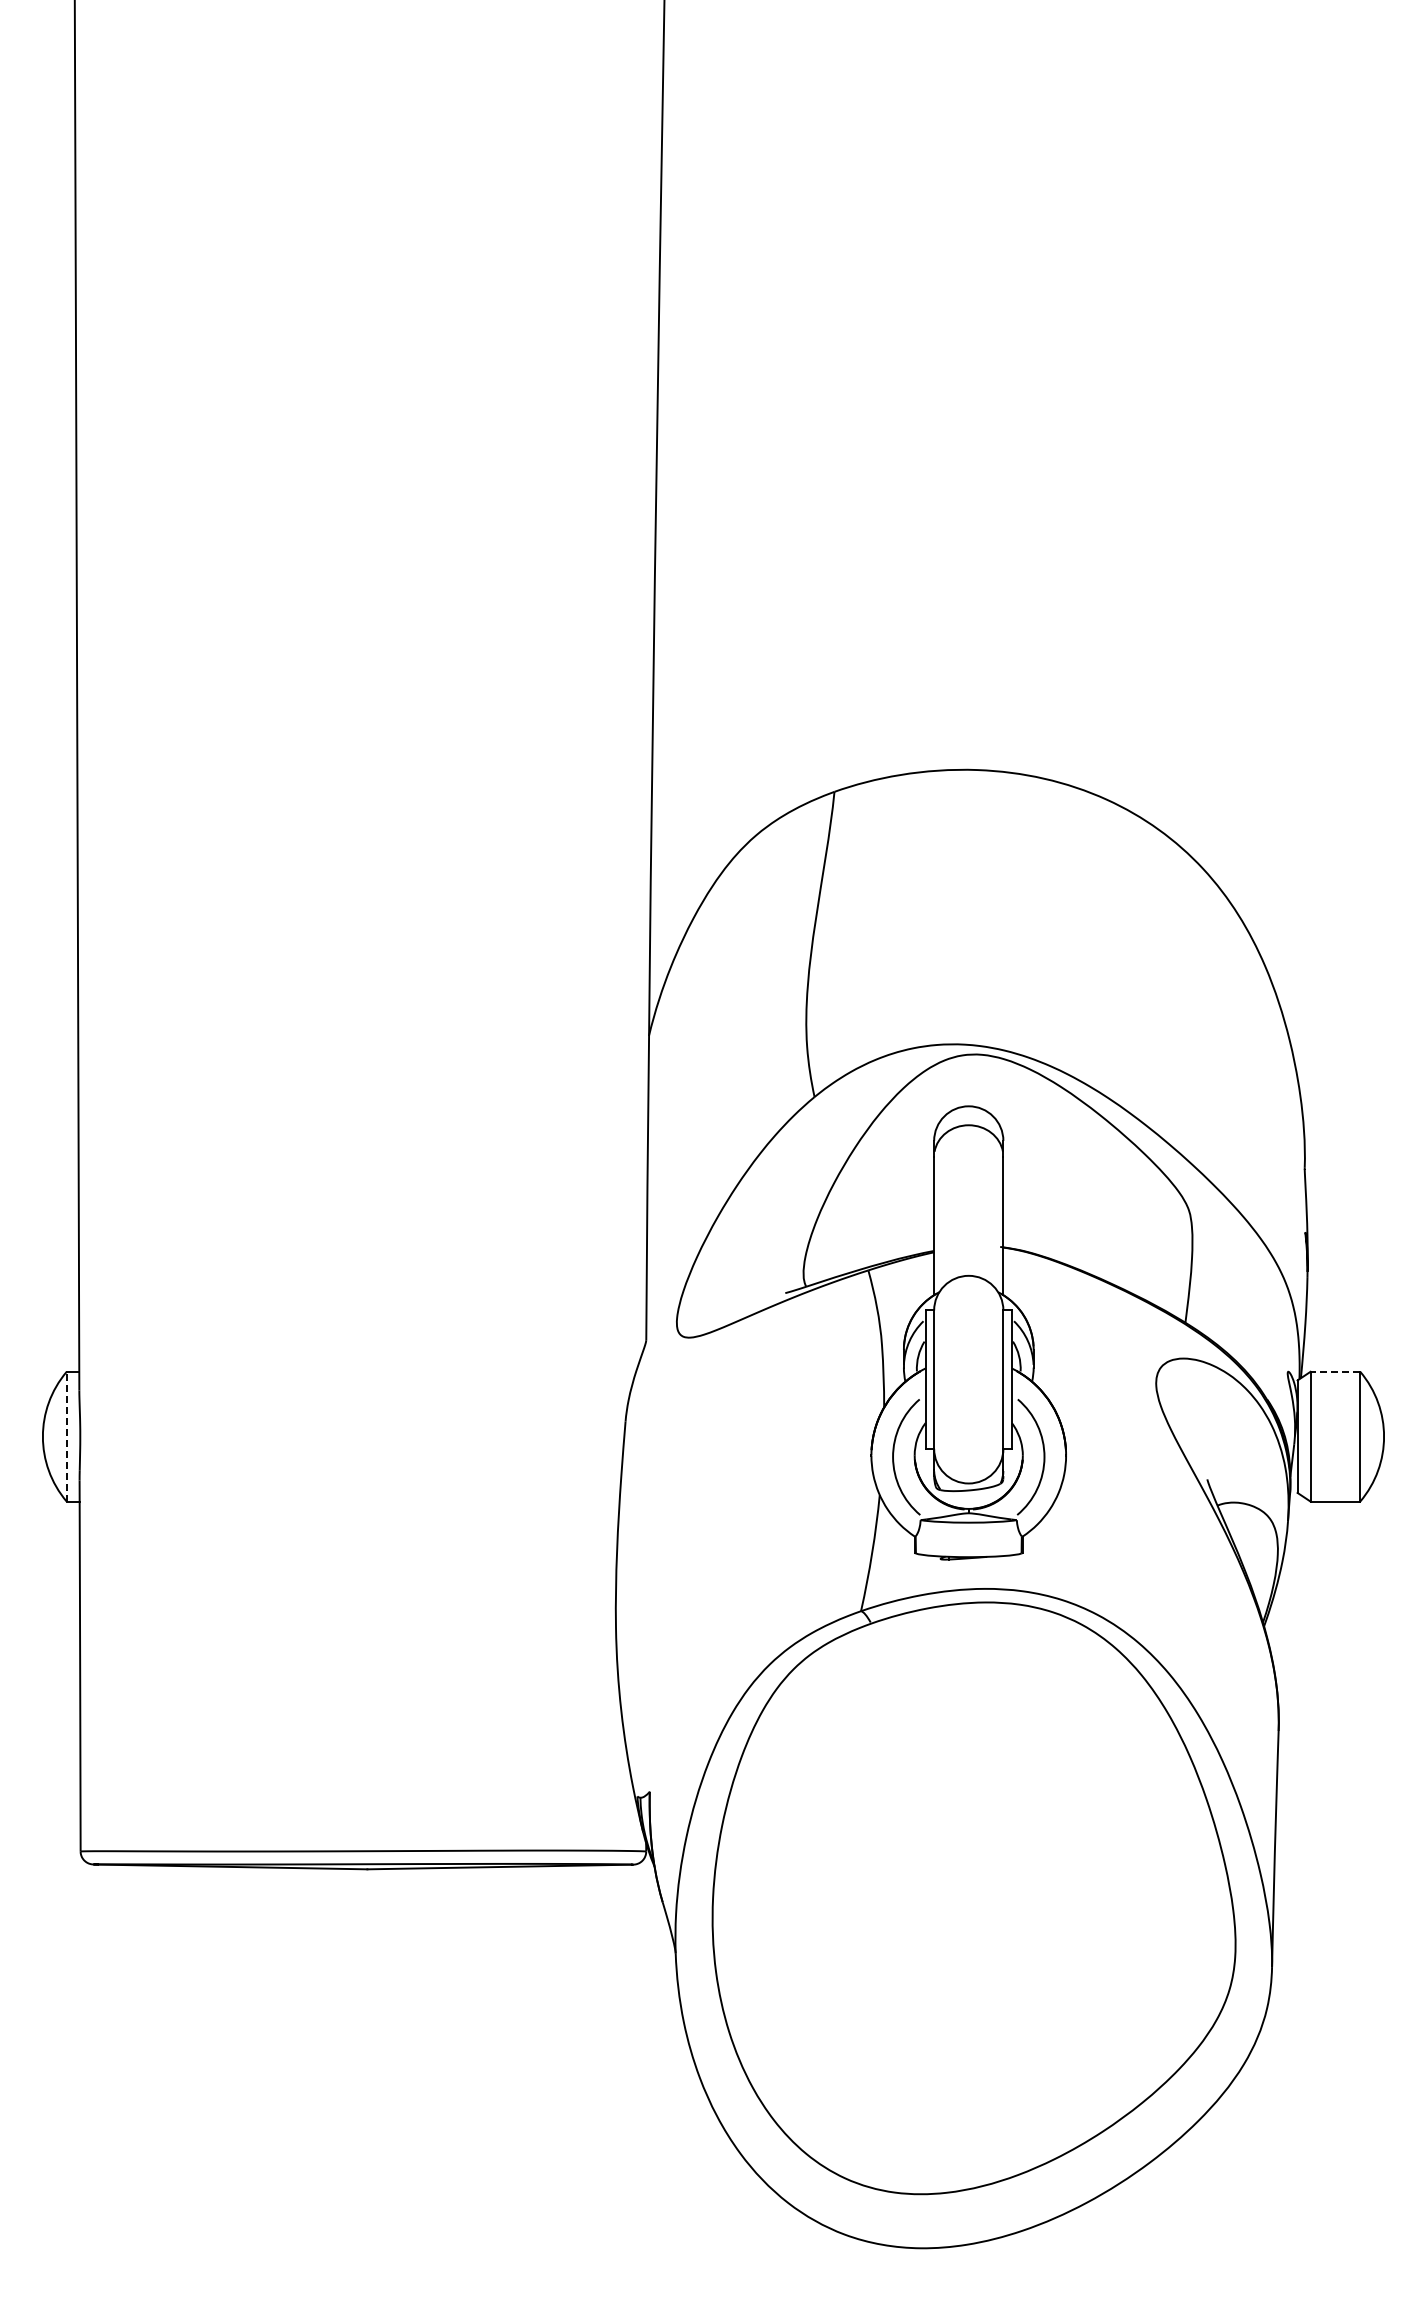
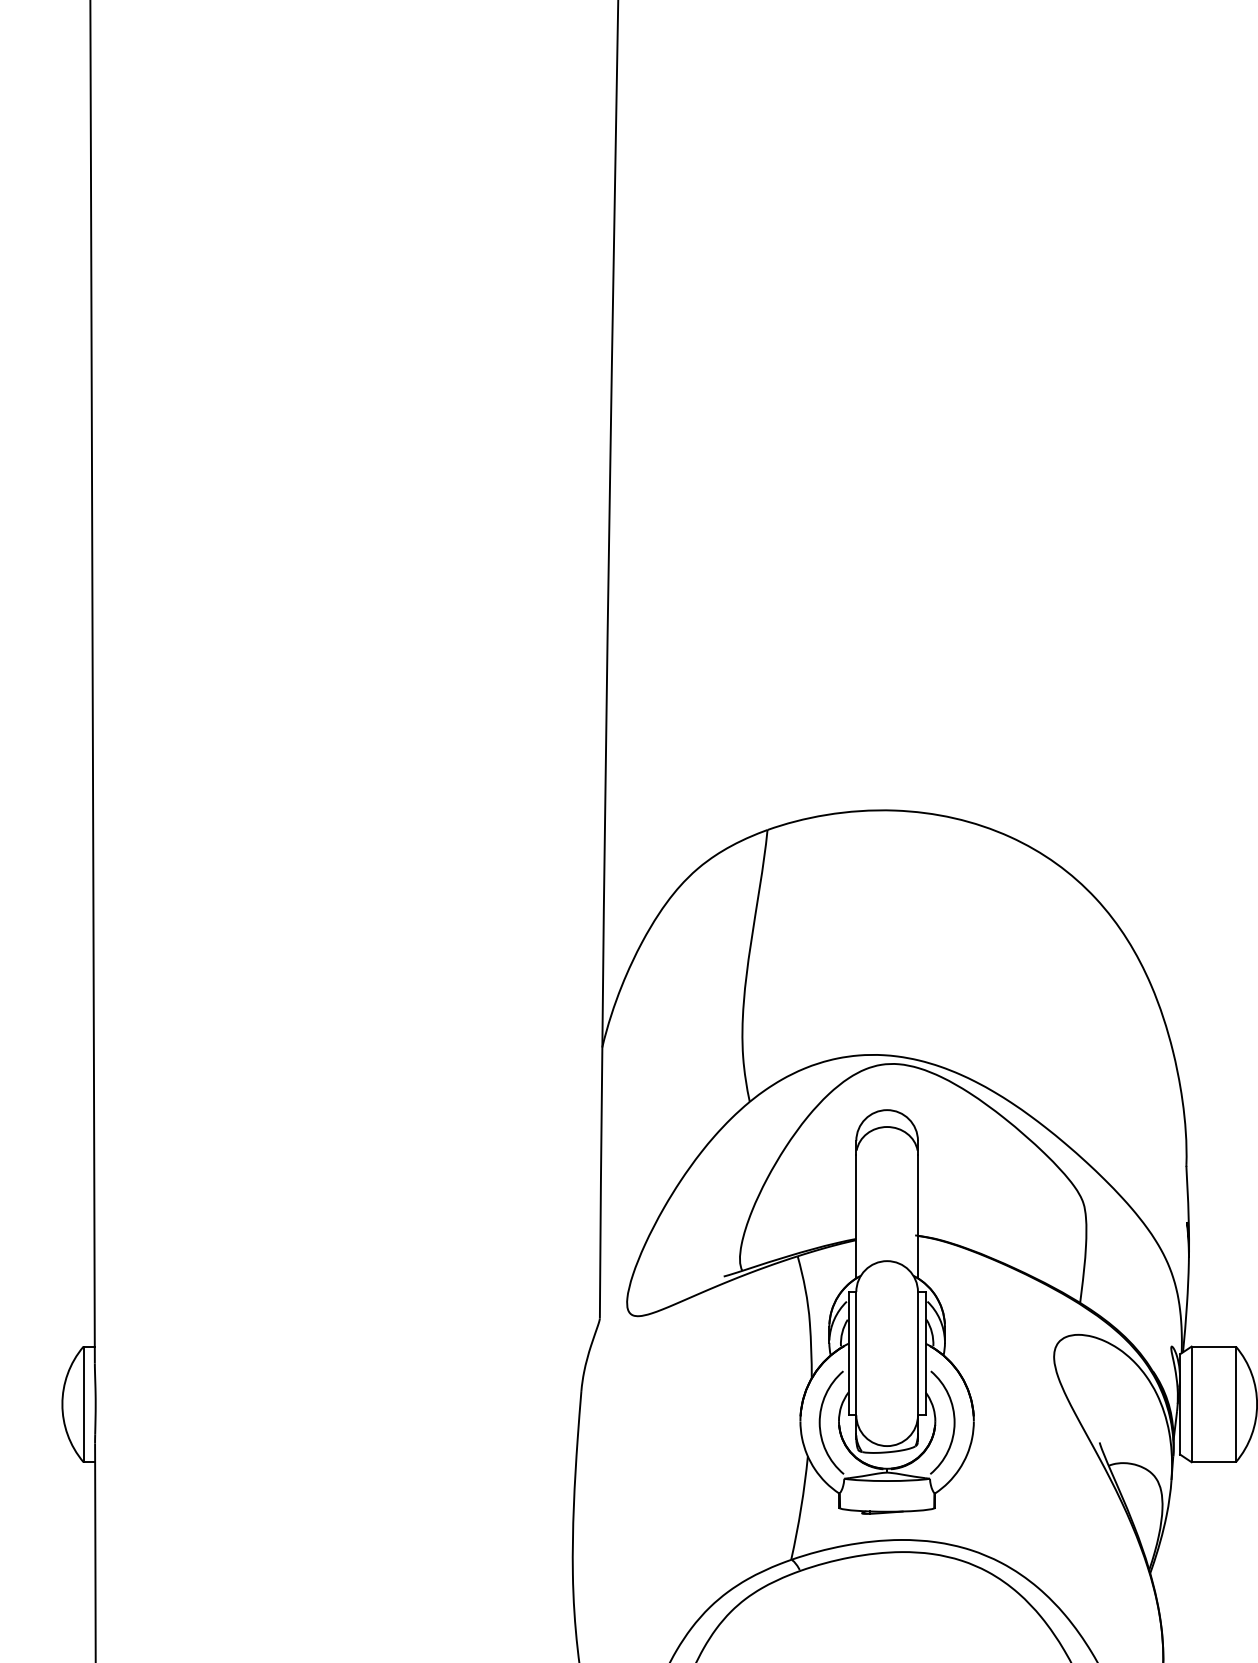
line: (1335, 1371) -> (1213, 1346), dashed -> solid
line: (66, 1436) -> (83, 1404), dashed -> solid

